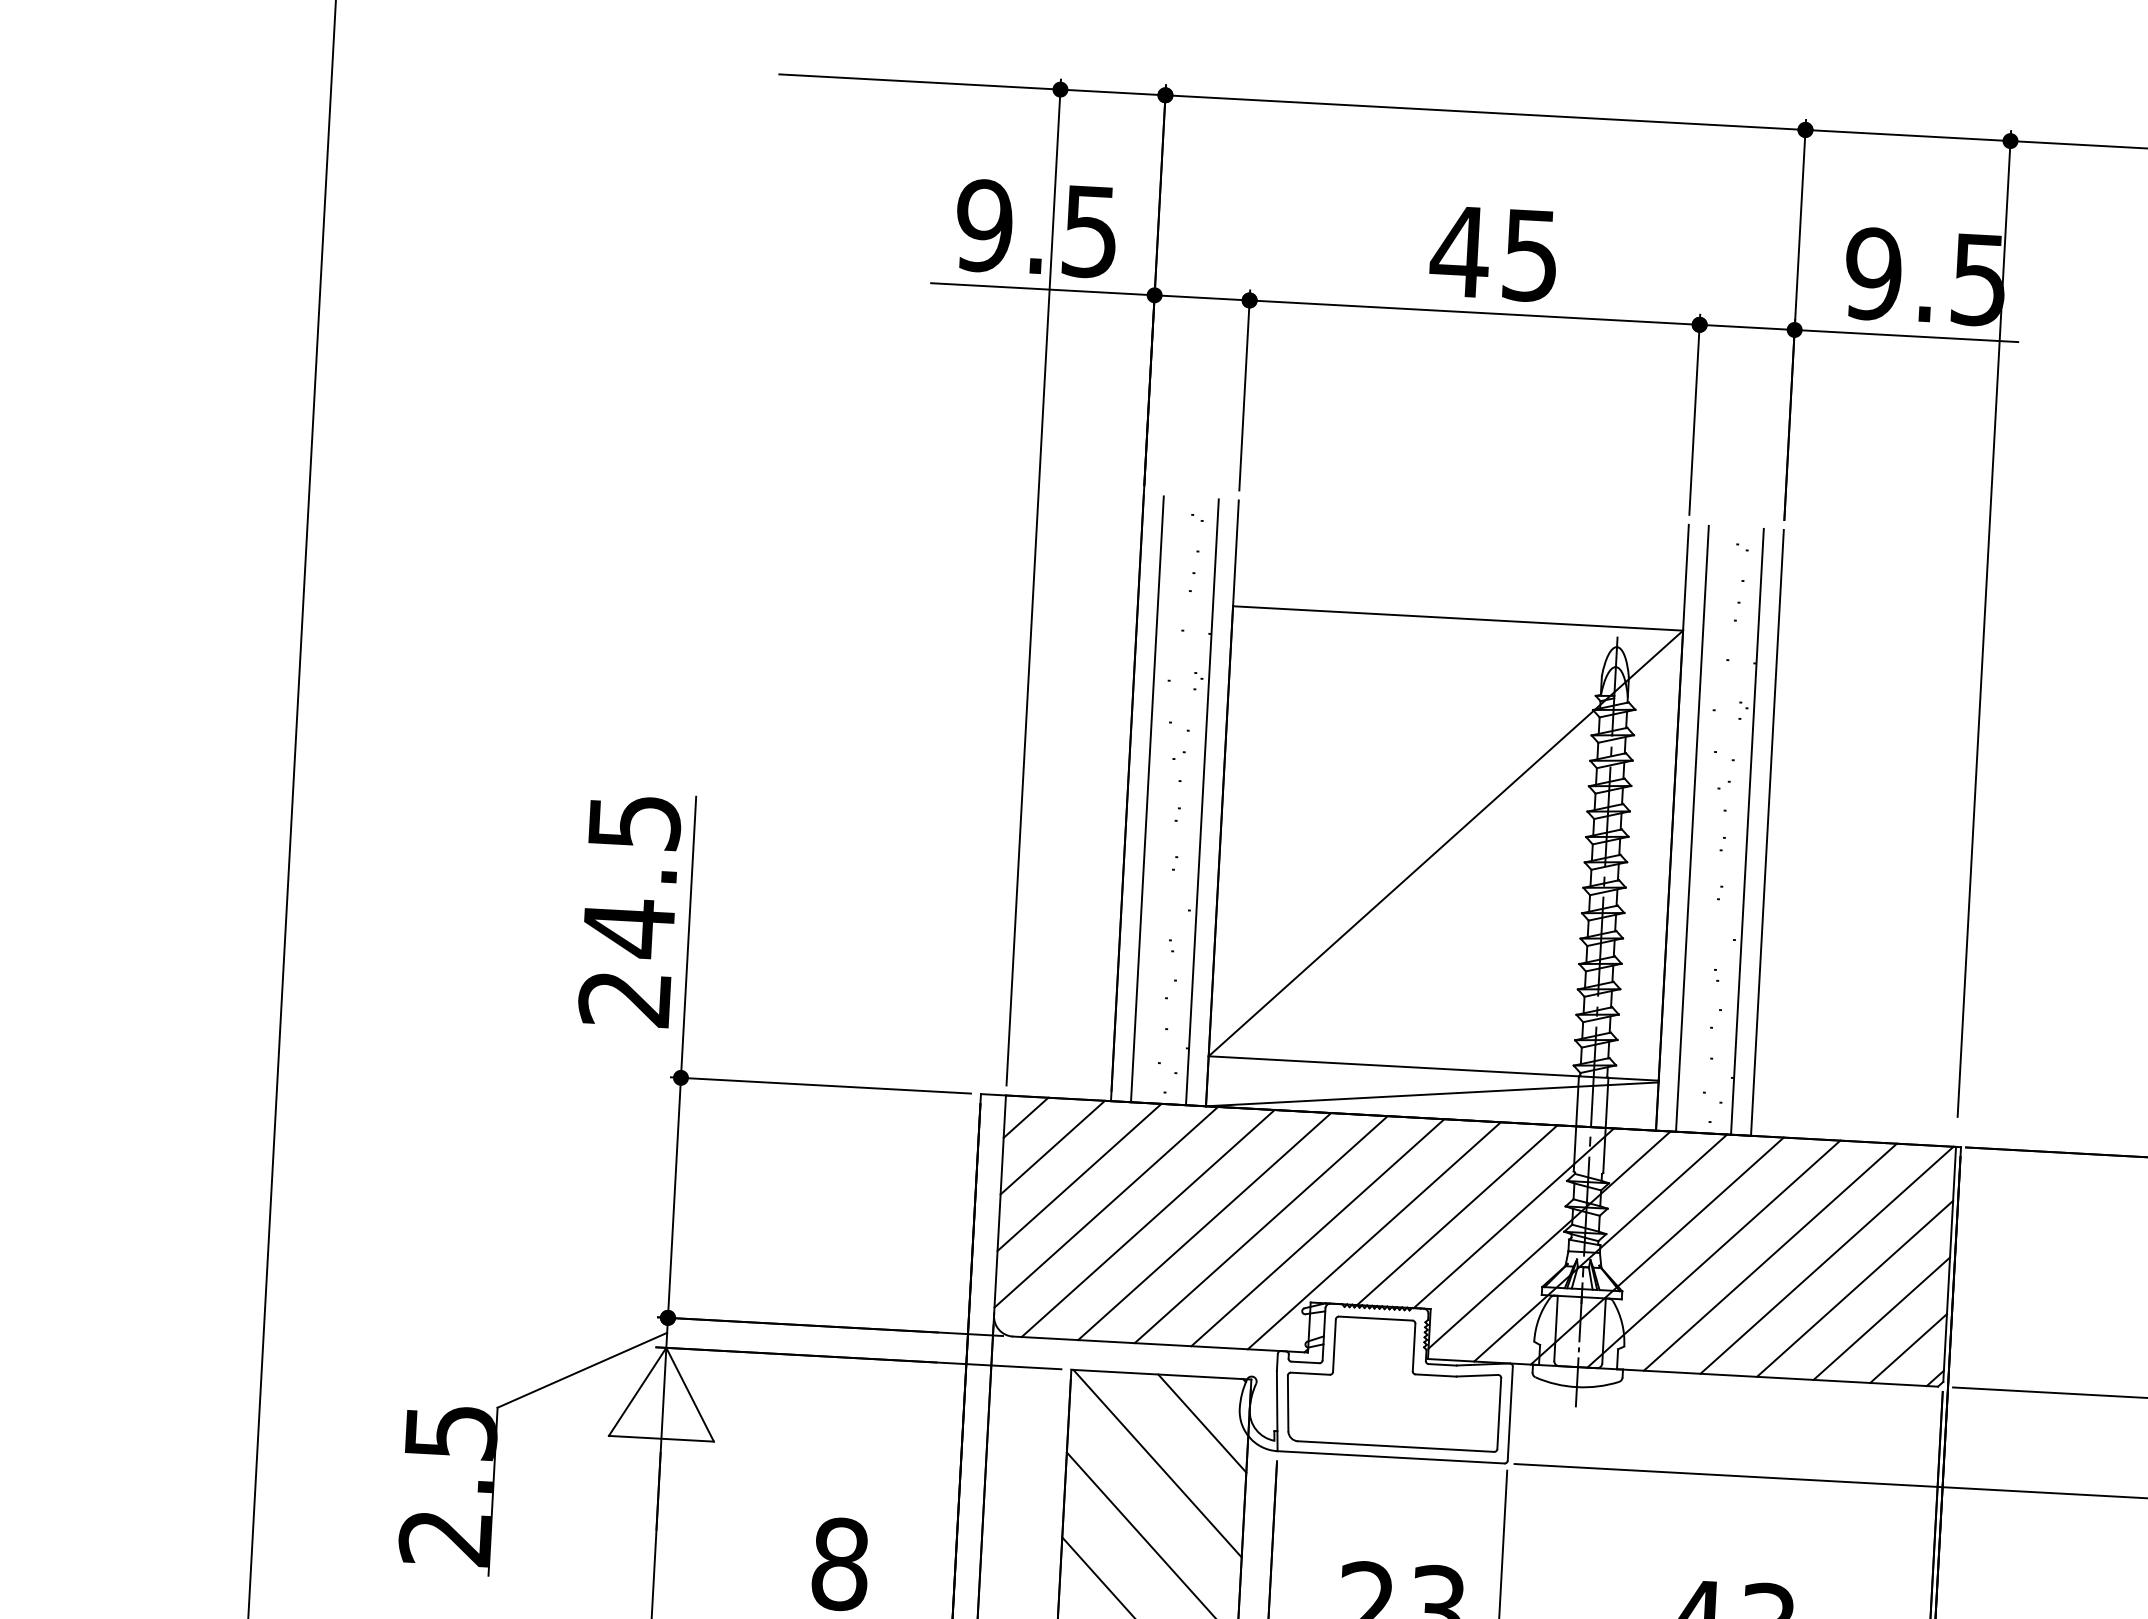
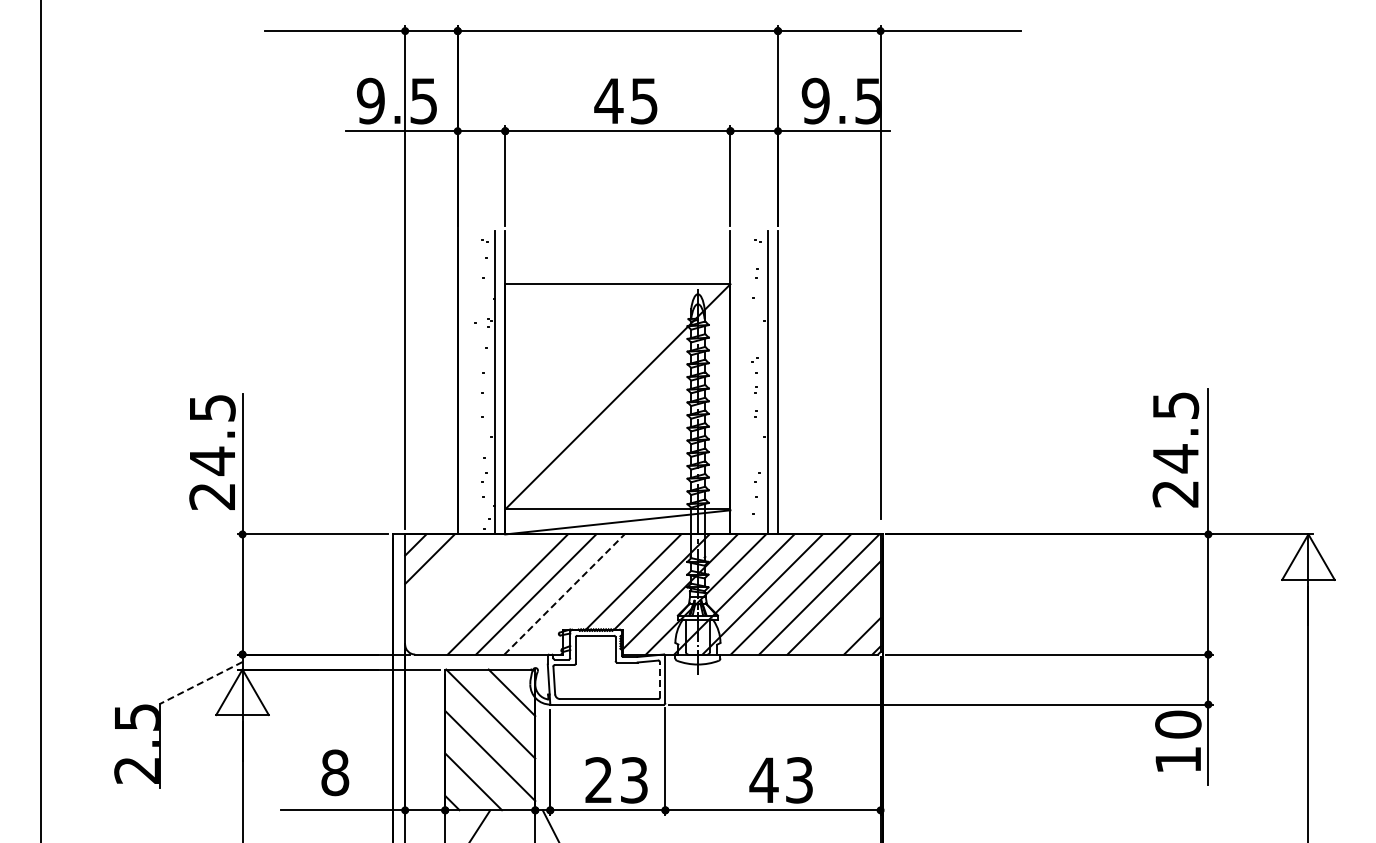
line: (1146, 798) -> (467, 382), removed
line: (1692, 828) -> (740, 382), removed
line: (1080, 1177) -> (444, 573), removed
line: (1106, 1207) -> (458, 587), removed
line: (1147, 1223) -> (479, 594), removed
line: (1317, 1232) -> (564, 594), solid -> dashed
line: (1373, 1235) -> (592, 594), removed
line: (1880, 1317) -> (847, 621), removed
line: (580, 1371) -> (200, 683), solid -> dashed
line: (1498, 1412) -> (659, 679), solid -> dashed

